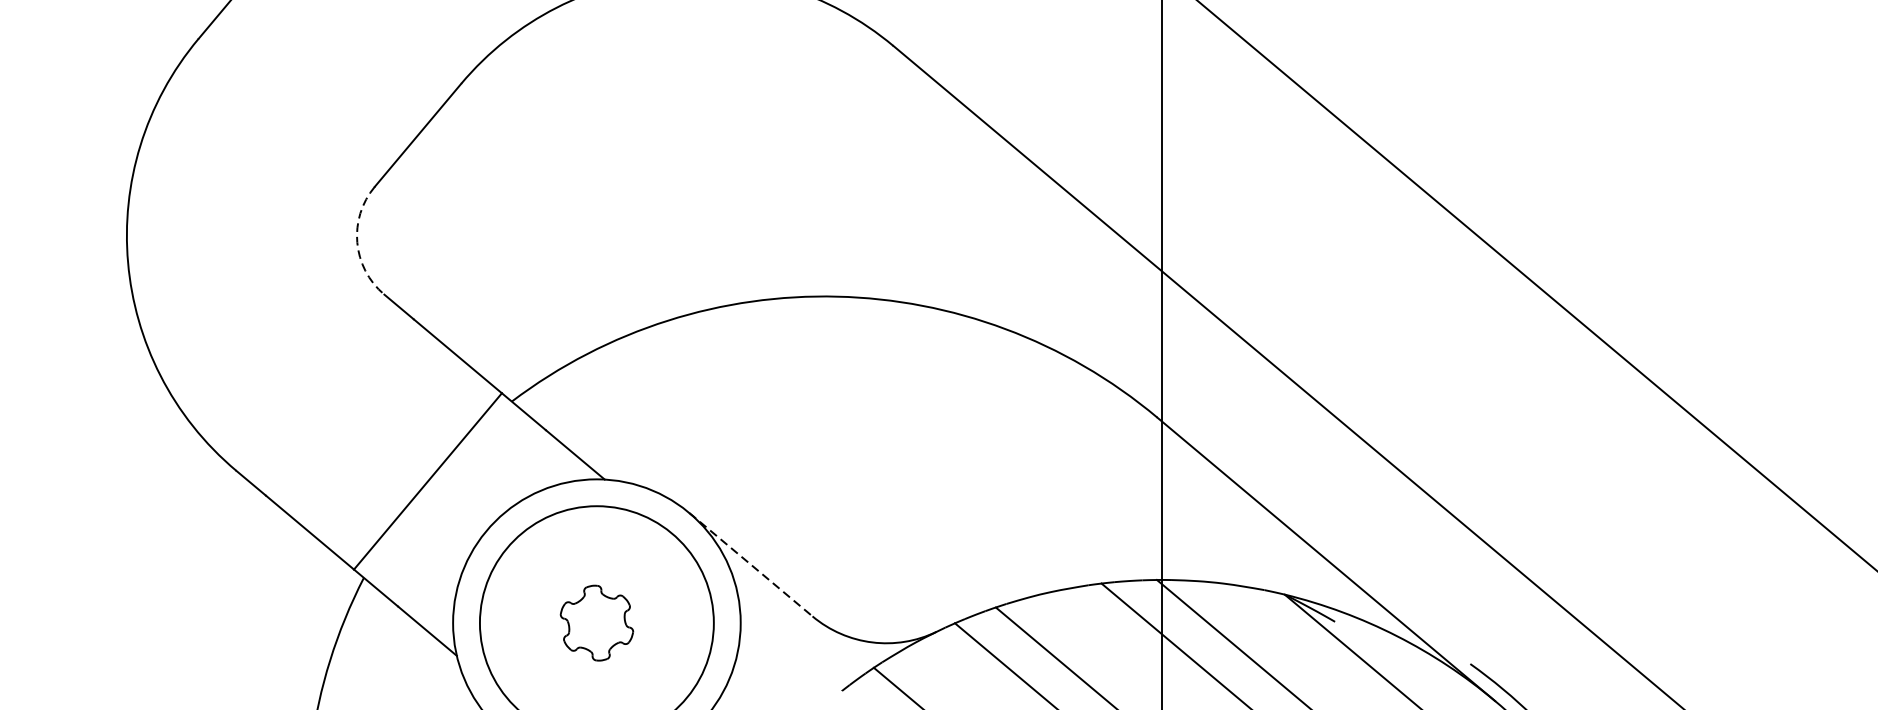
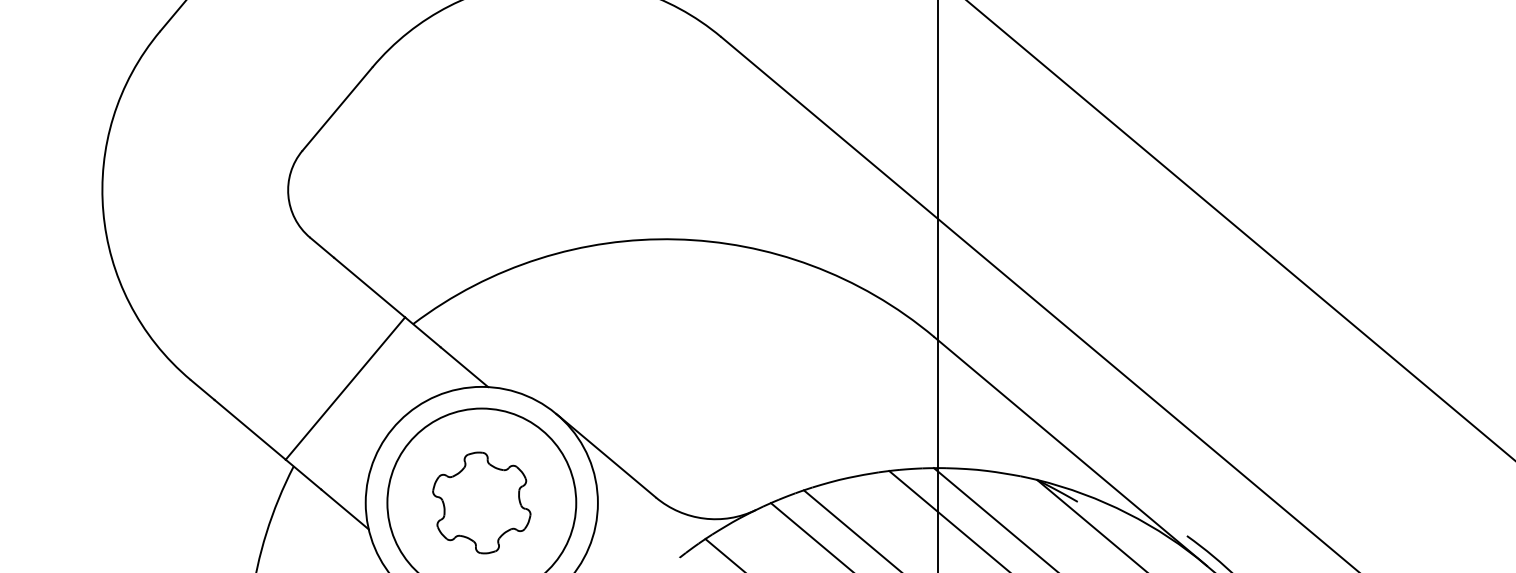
arc: (357, 242) -> (288, 195), dashed -> solid
line: (751, 564) -> (606, 455), dashed -> solid
part: (596, 622) -> (481, 502), size x1.67

